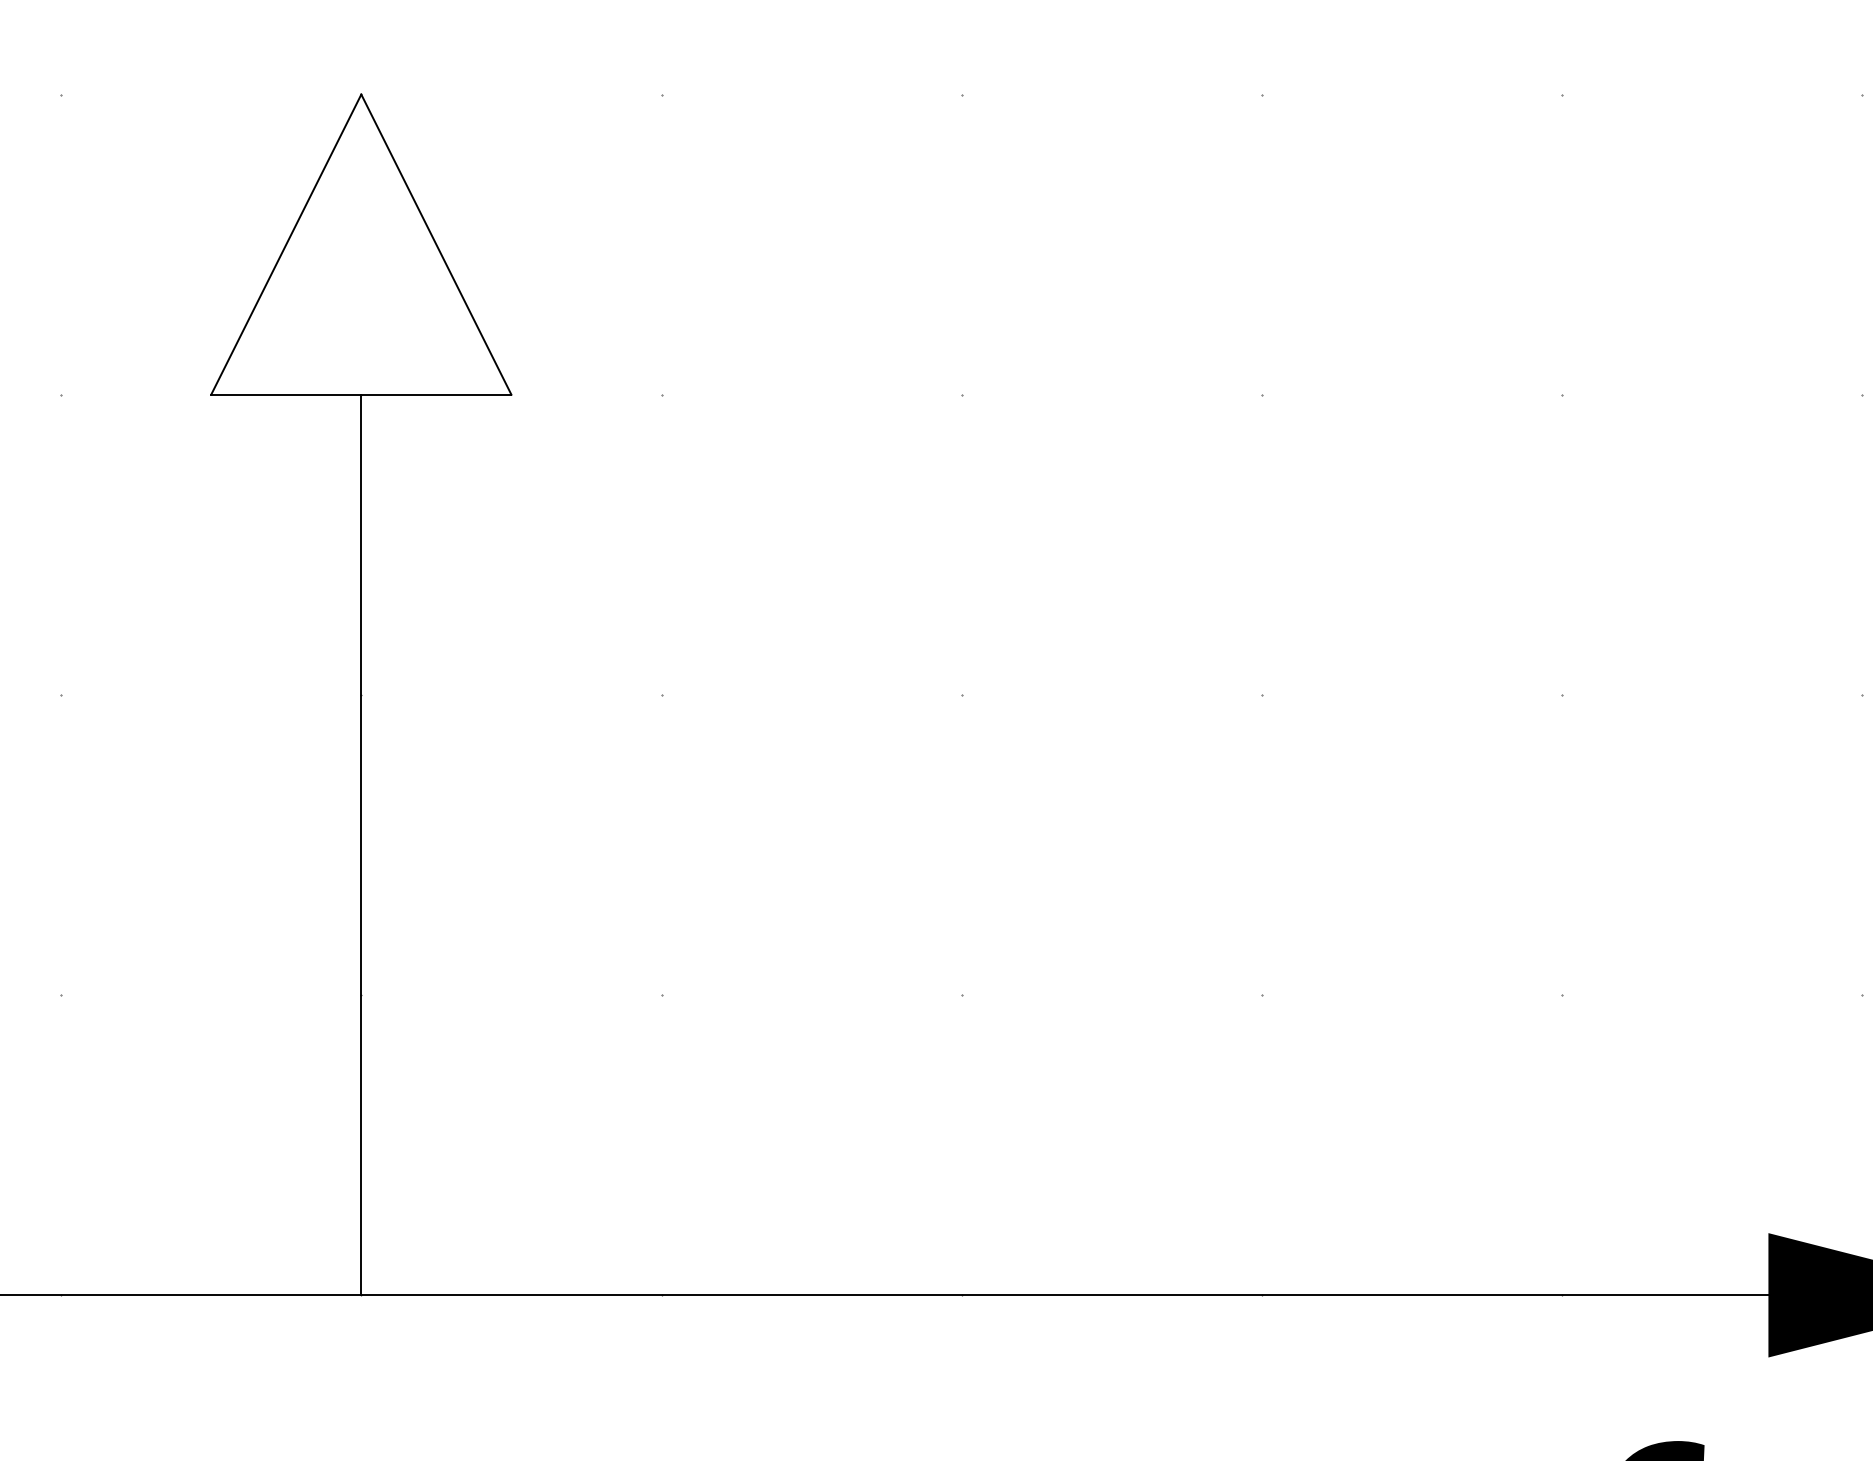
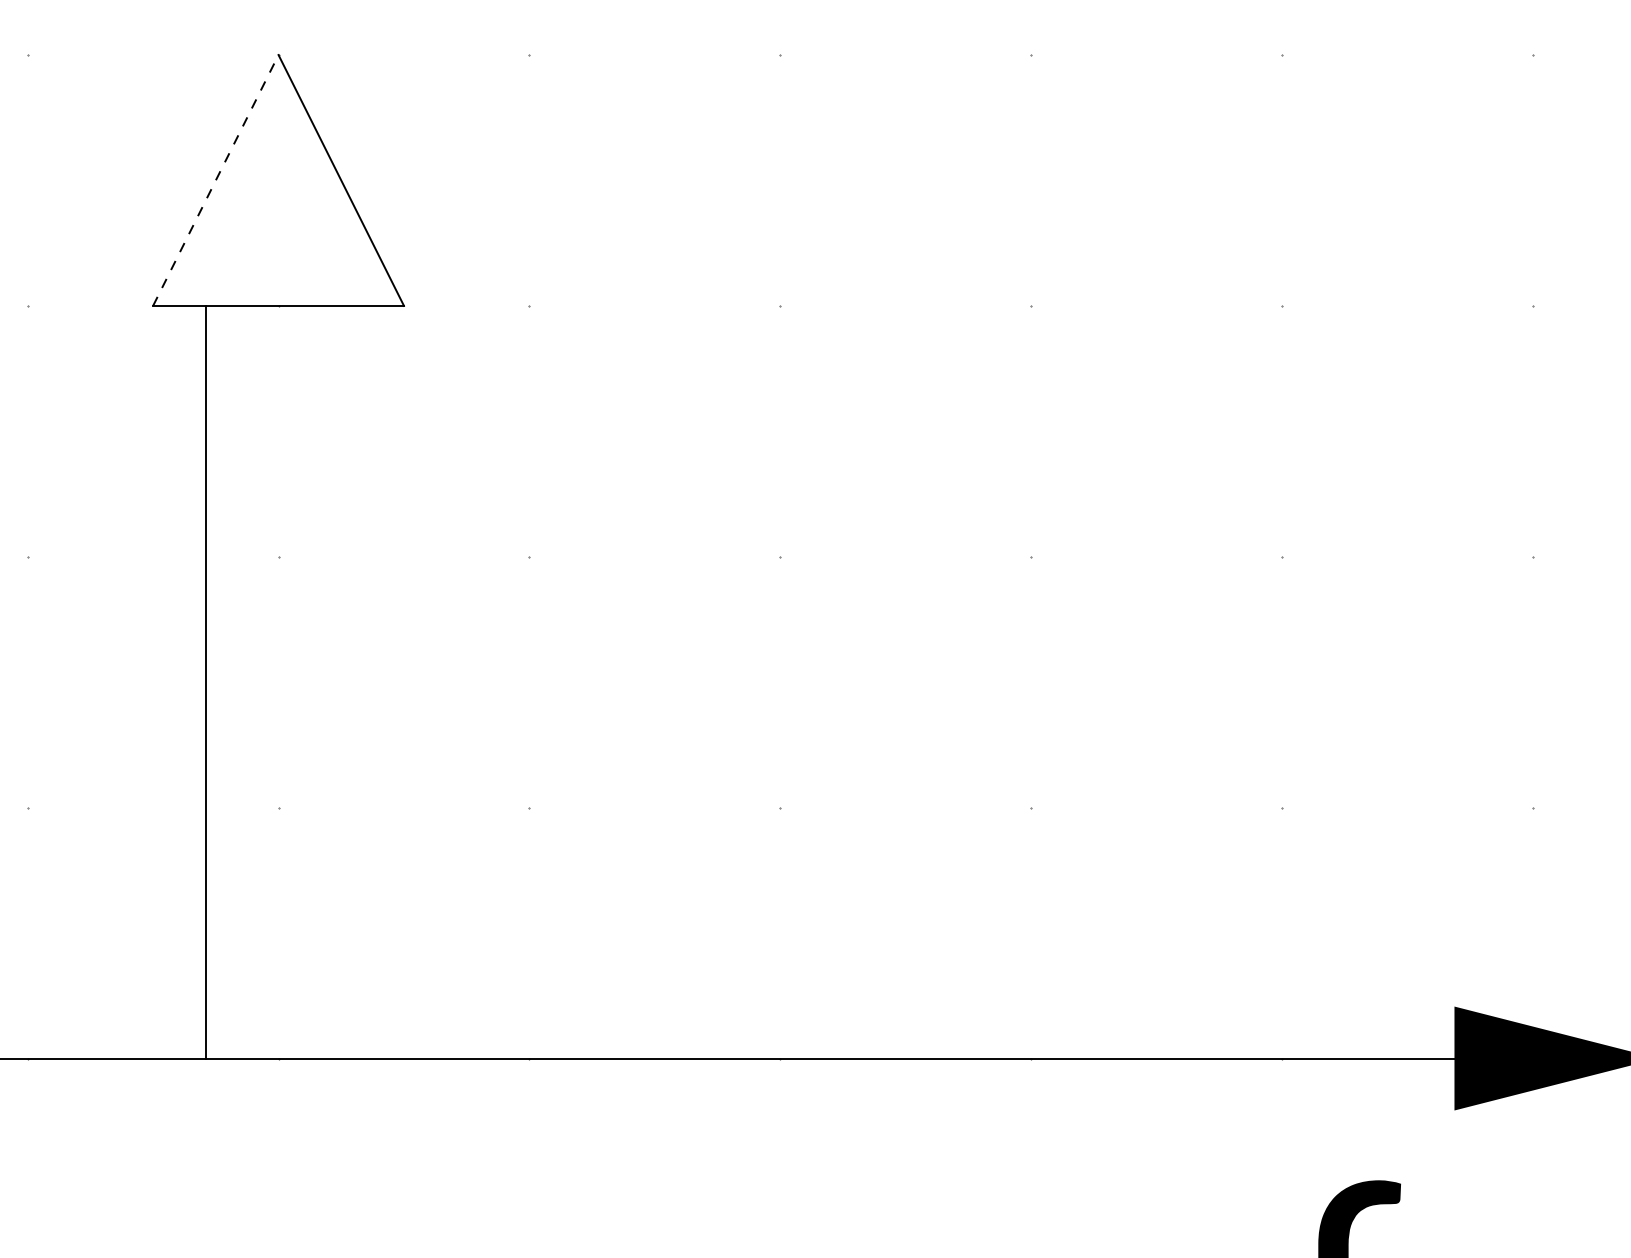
line: (287, 244) -> (216, 180), solid -> dashed
line: (361, 844) -> (205, 681), moved

